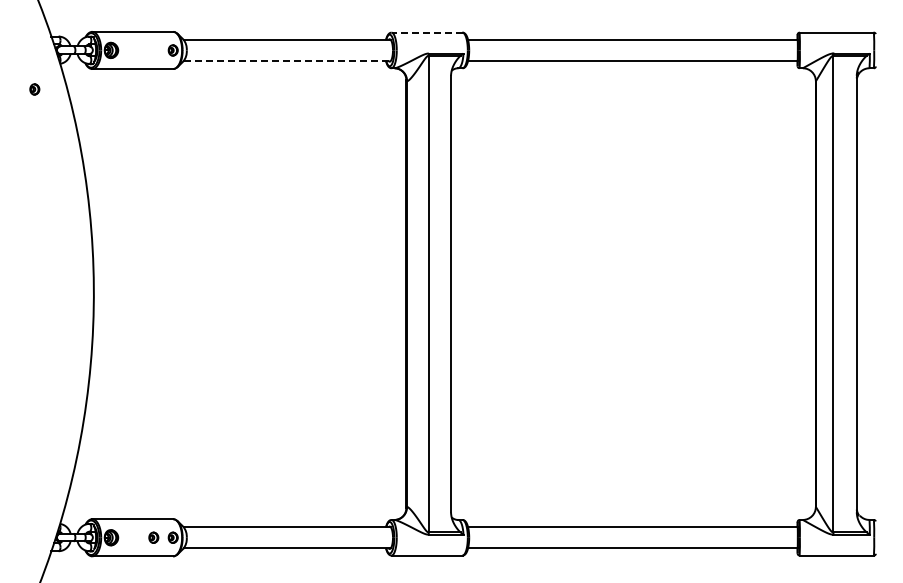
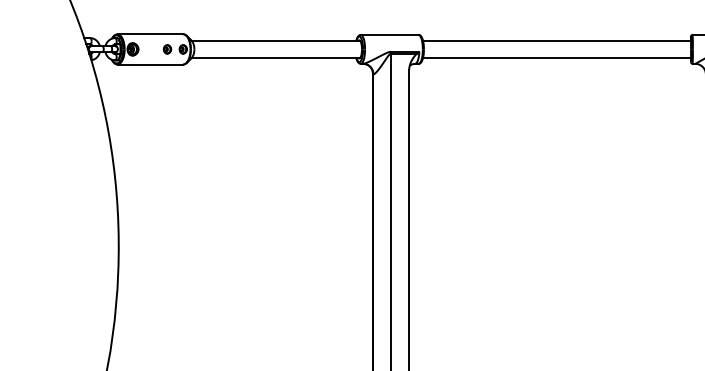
line: (427, 32) -> (390, 34), dashed -> solid
line: (287, 60) -> (276, 57), dashed -> solid
part: (34, 89) -> (167, 49), moved

